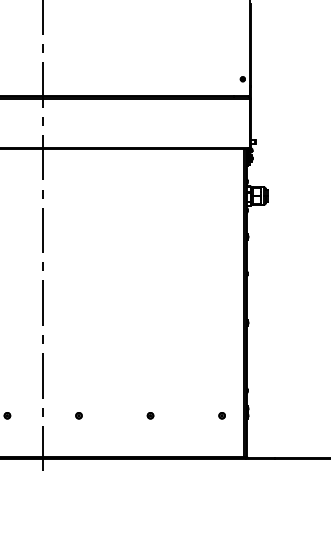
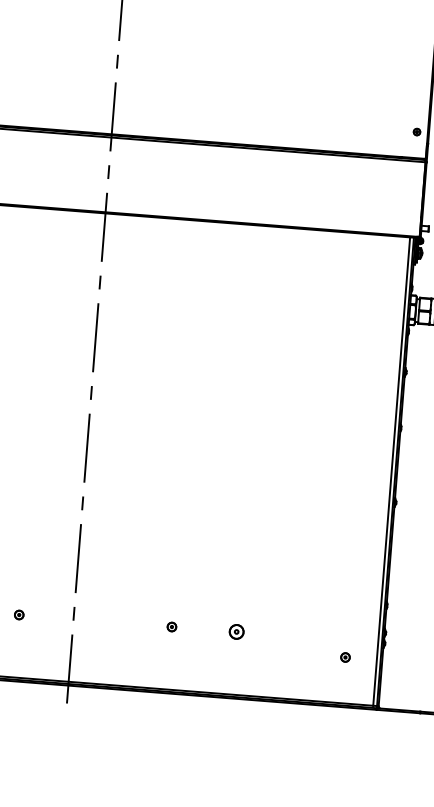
part: (78, 415) -> (171, 626), moved
part: (150, 415) -> (236, 631), size x1.6
part: (221, 415) -> (344, 656), moved

